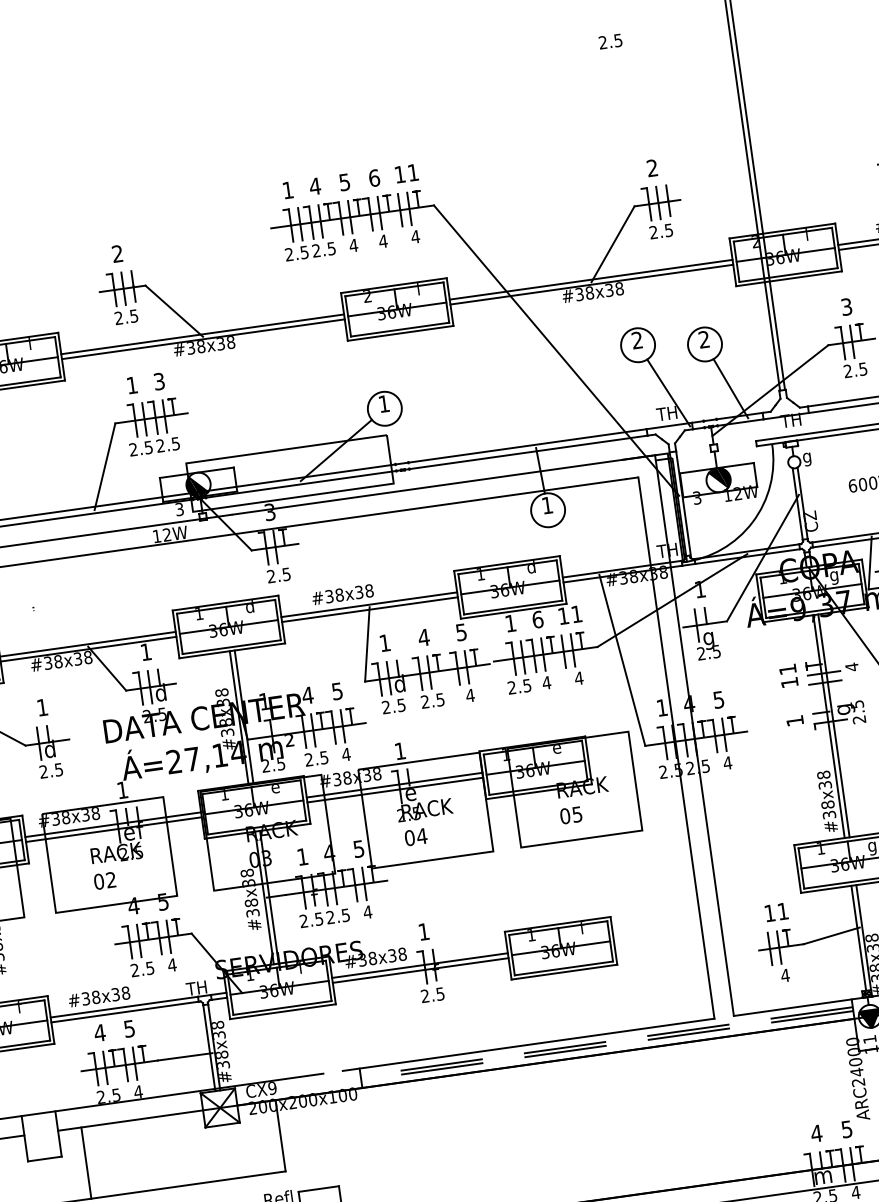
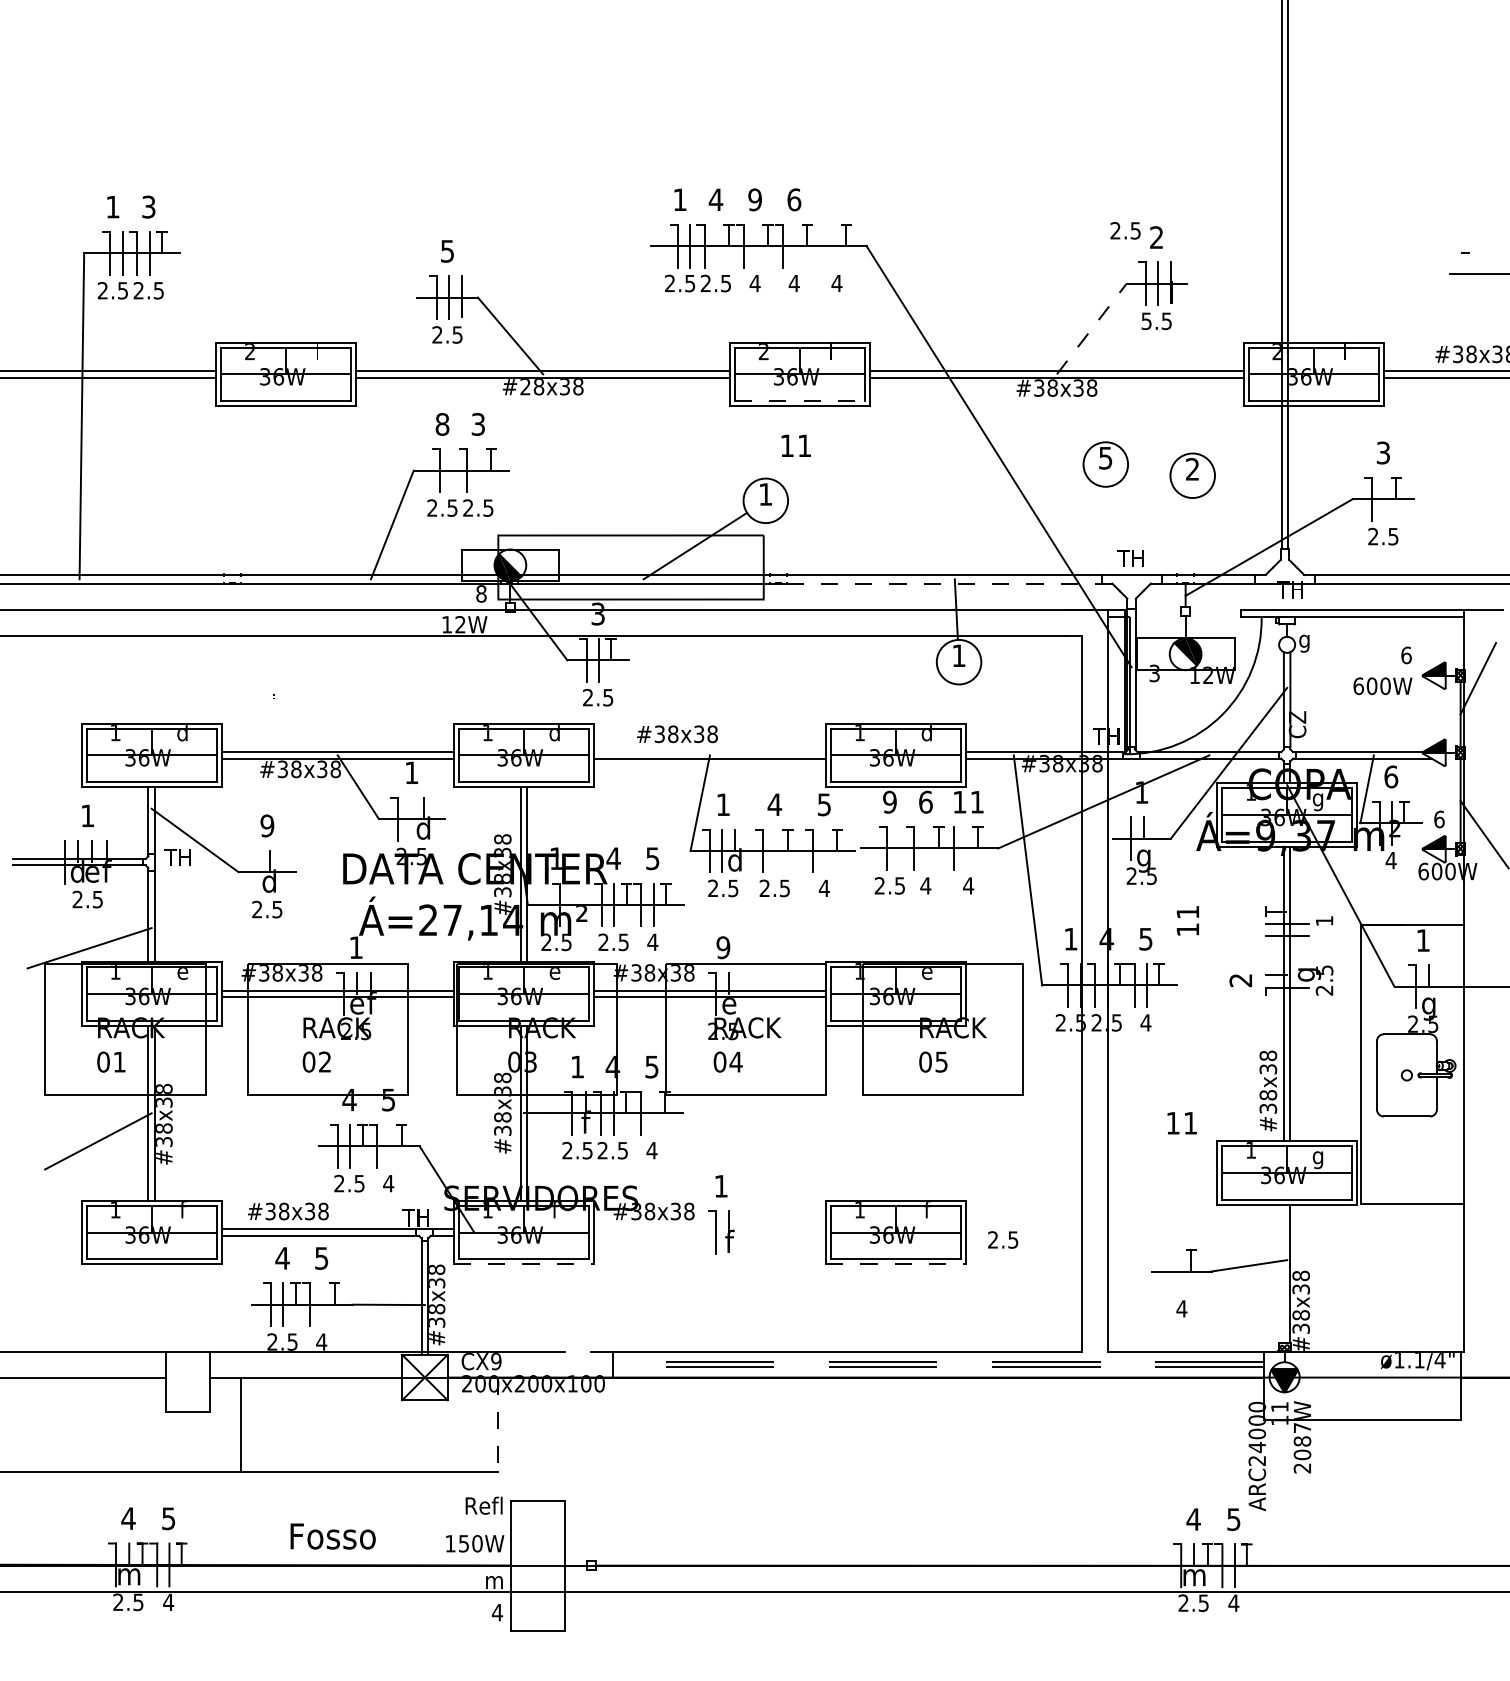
text: (610, 41) -> (1125, 230), moved
text: (406, 173) -> (795, 445), moved
text: (344, 182) -> (754, 199), 5 -> 9
line: (409, 208) -> (834, 245), removed
line: (399, 209) -> (821, 245), removed
line: (380, 212) -> (795, 245), removed
line: (349, 216) -> (755, 245), removed
line: (320, 220) -> (716, 245), removed
text: (653, 232) -> (1146, 321), 2.5 -> 5.5
line: (613, 243) -> (1092, 328), solid -> dashed
text: (117, 253) -> (447, 250), 2 -> 5
line: (400, 329) -> (800, 401), solid -> dashed
text: (637, 339) -> (1105, 457), 2 -> 5
line: (852, 341) -> (1384, 498), removed
text: (191, 348) -> (525, 387), #38x38 -> #28x38
text: (132, 385) -> (442, 424), 1 -> 8
line: (731, 388) -> (1218, 537), removed
line: (668, 392) -> (1136, 531), removed
line: (165, 416) -> (479, 470), removed
line: (144, 419) -> (452, 470), removed
line: (528, 452) -> (944, 583), solid -> dashed
text: (179, 509) -> (481, 593), 3 -> 8
line: (369, 605) -> (709, 752), removed
text: (510, 623) -> (889, 801), 1 -> 9
line: (572, 650) -> (965, 848), removed
line: (543, 654) -> (926, 848), removed
line: (522, 657) -> (899, 848), removed
line: (467, 666) -> (825, 850), removed
text: (851, 666) -> (1324, 920), 4 -> 1
line: (429, 672) -> (775, 850), removed
text: (788, 675) -> (1187, 920), moved
line: (149, 686) -> (410, 818), removed
text: (42, 707) -> (267, 825), 1 -> 9
text: (794, 721) -> (1240, 980), 1 -> 2
line: (39, 743) -> (256, 871), removed
text: (400, 751) -> (723, 947), 1 -> 9
line: (364, 883) -> (652, 1112), removed
text: (776, 912) -> (1181, 1123), moved
line: (168, 936) -> (389, 1145), removed
line: (858, 938) -> (1283, 1273), removed
line: (779, 947) -> (1179, 1271), removed
line: (769, 948) -> (1166, 1271), removed
line: (419, 965) -> (709, 1229), removed
line: (420, 970) -> (709, 1235), removed
line: (564, 972) -> (896, 1264), solid -> dashed
text: (433, 994) -> (1003, 1239), moved
line: (282, 1012) -> (523, 1264), solid -> dashed
line: (135, 1063) -> (322, 1304), removed
line: (280, 1136) -> (498, 1425), solid -> dashed

